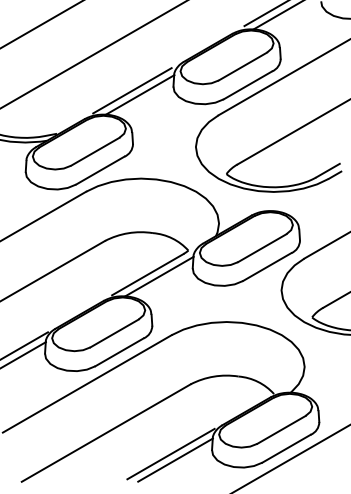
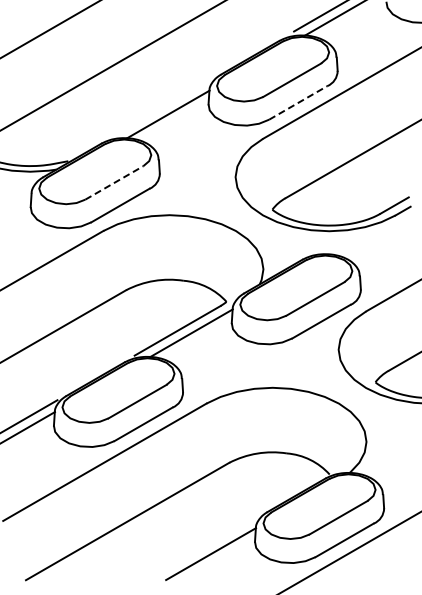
line: (248, 85) -> (298, 102), solid -> dashed
line: (131, 90) -> (158, 109), removed
line: (95, 151) -> (114, 182), solid -> dashed
line: (170, 453) -> (205, 546), removed

